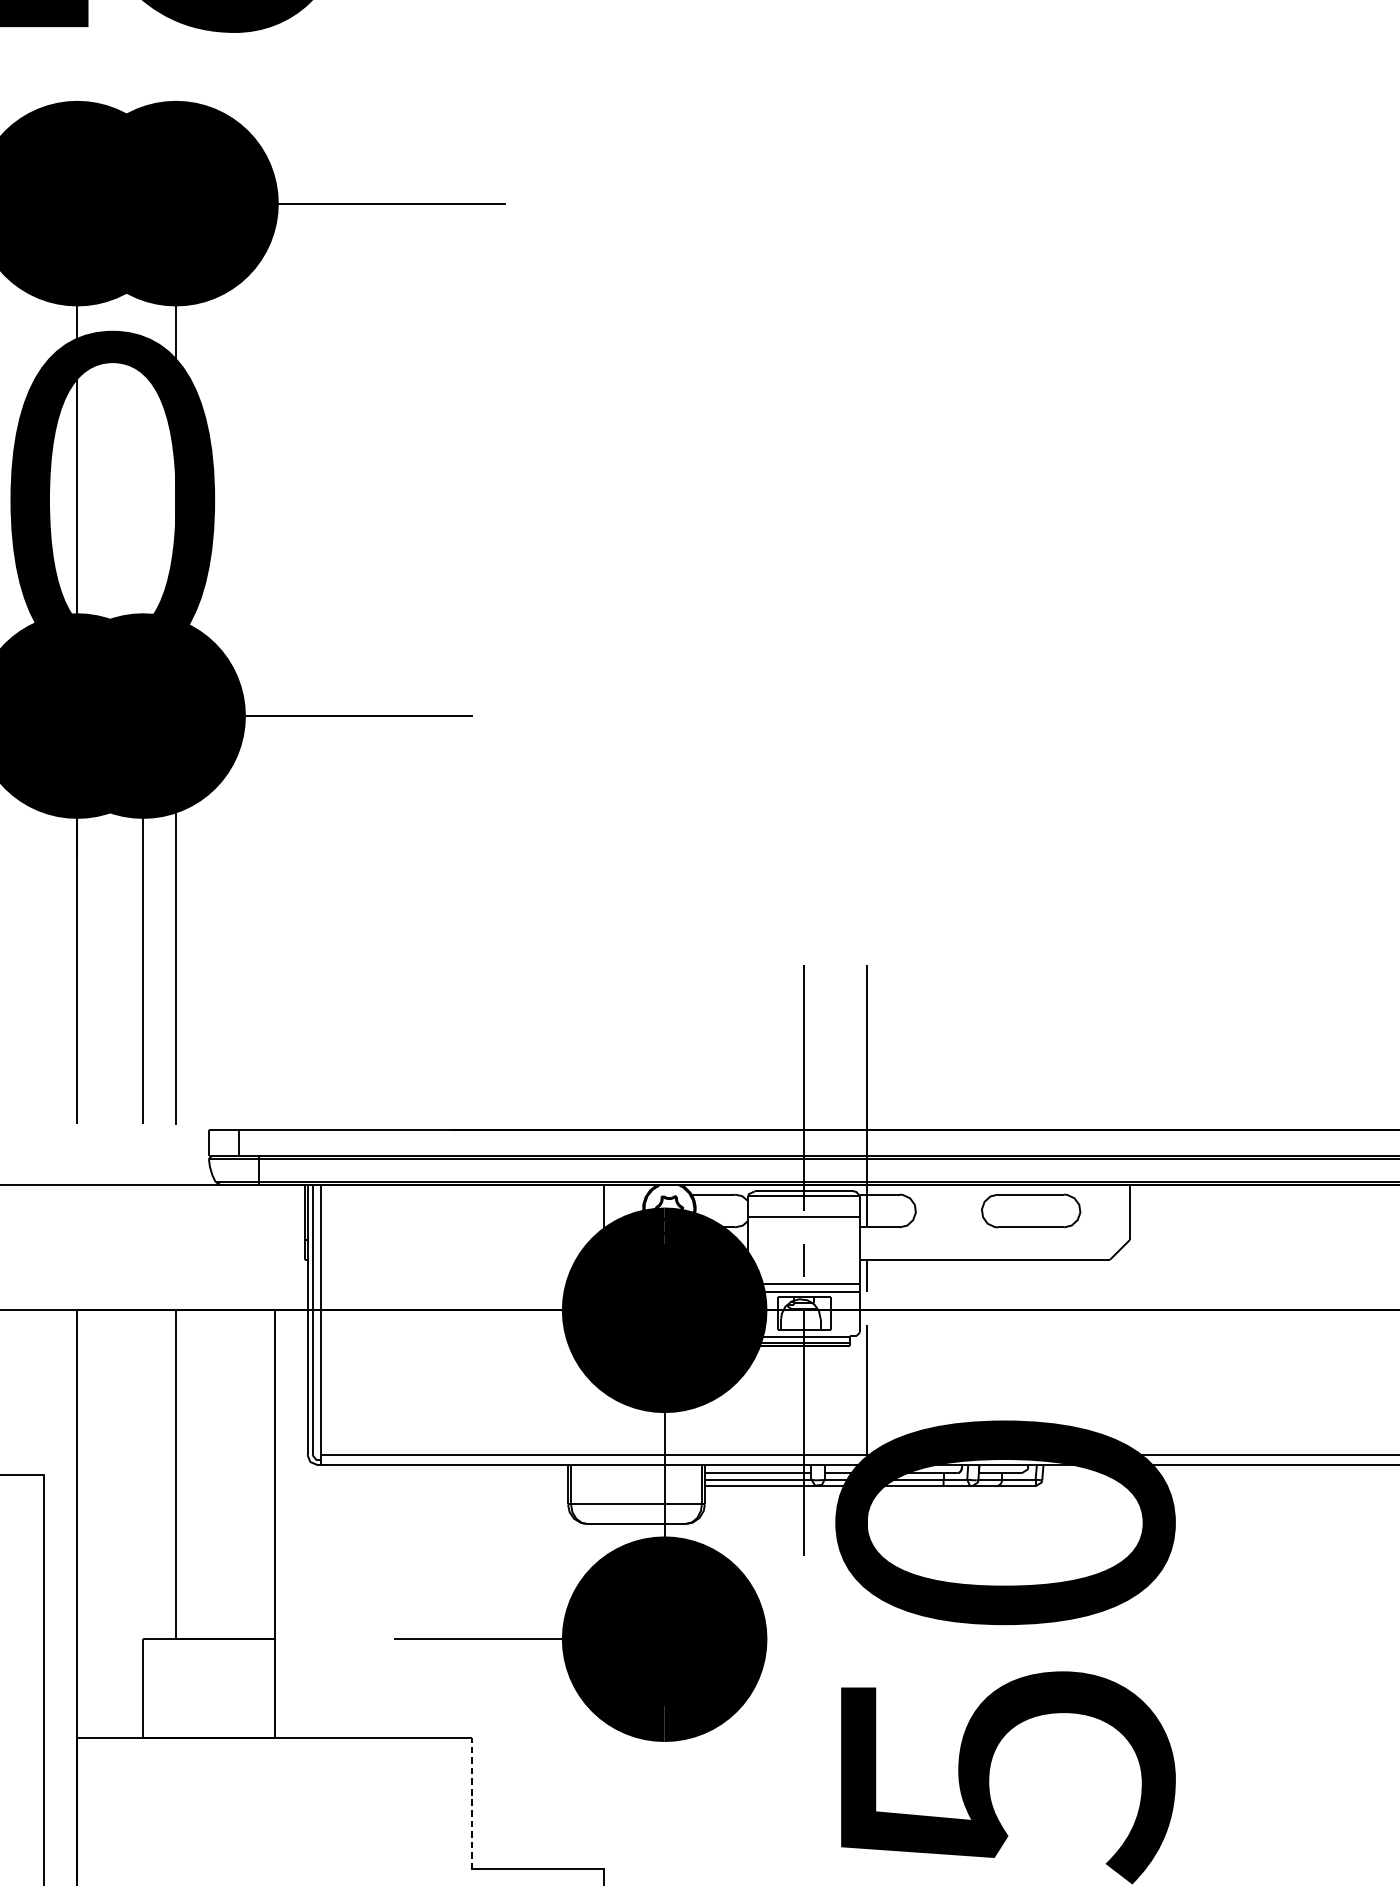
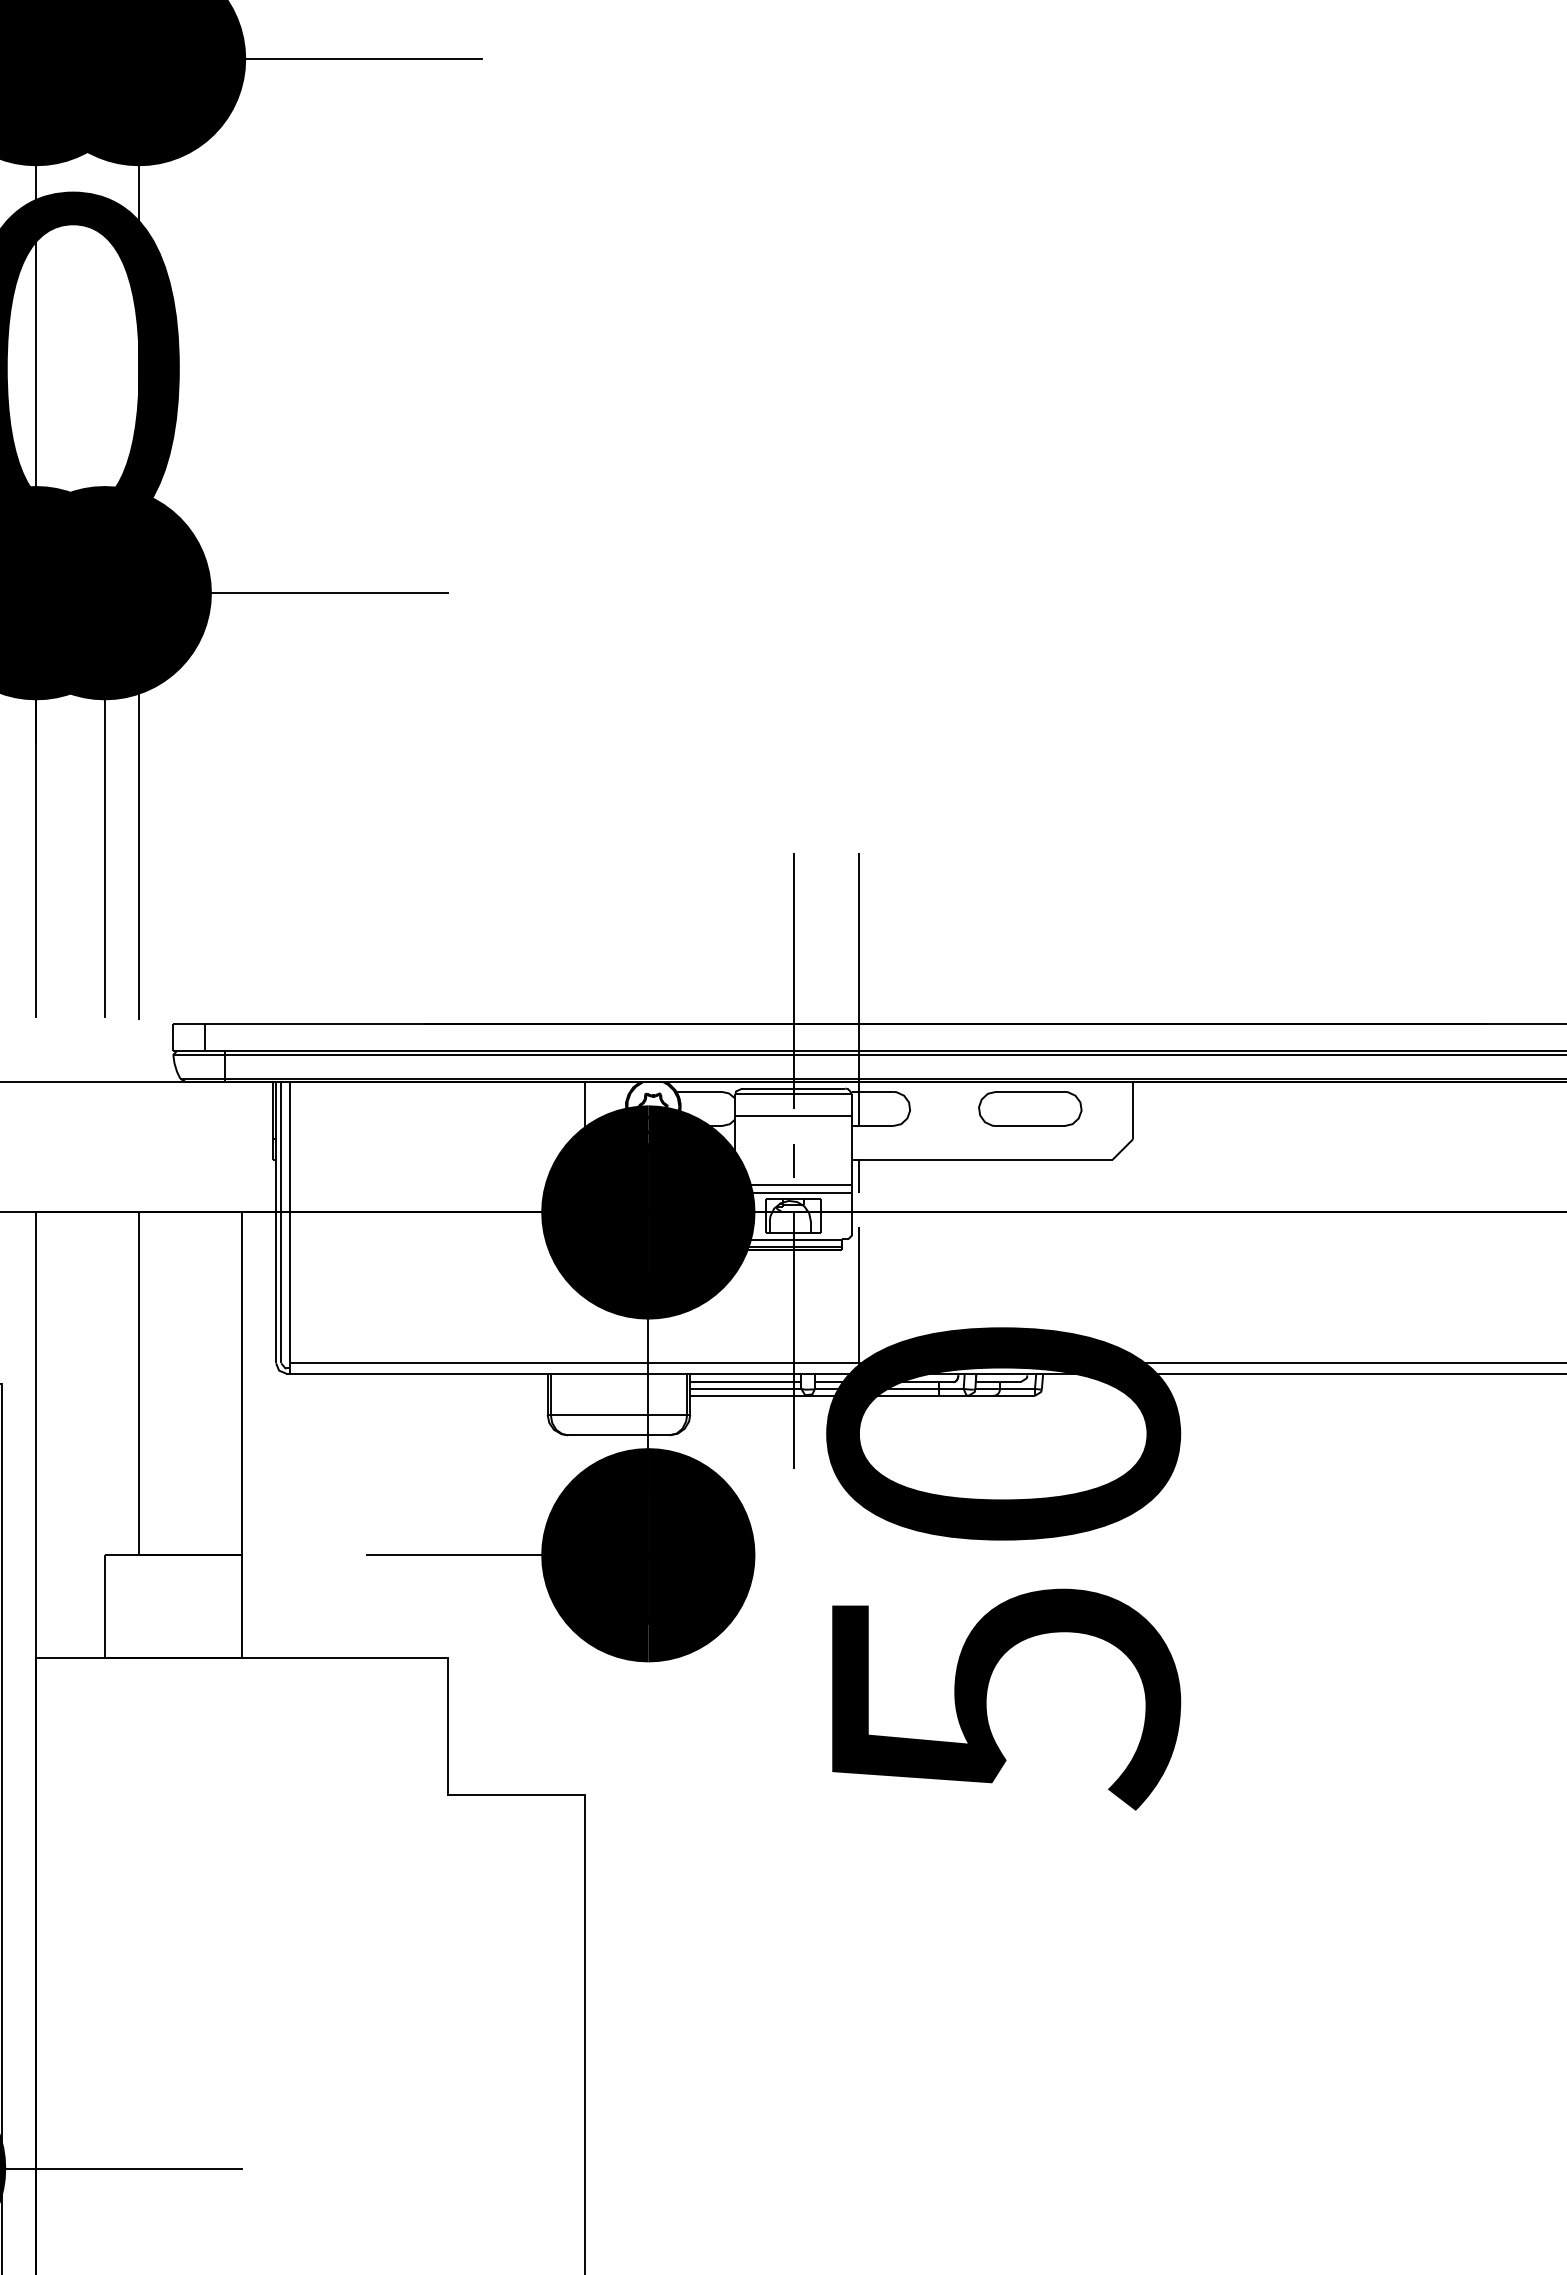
line: (471, 1803) -> (447, 1726), dashed -> solid

